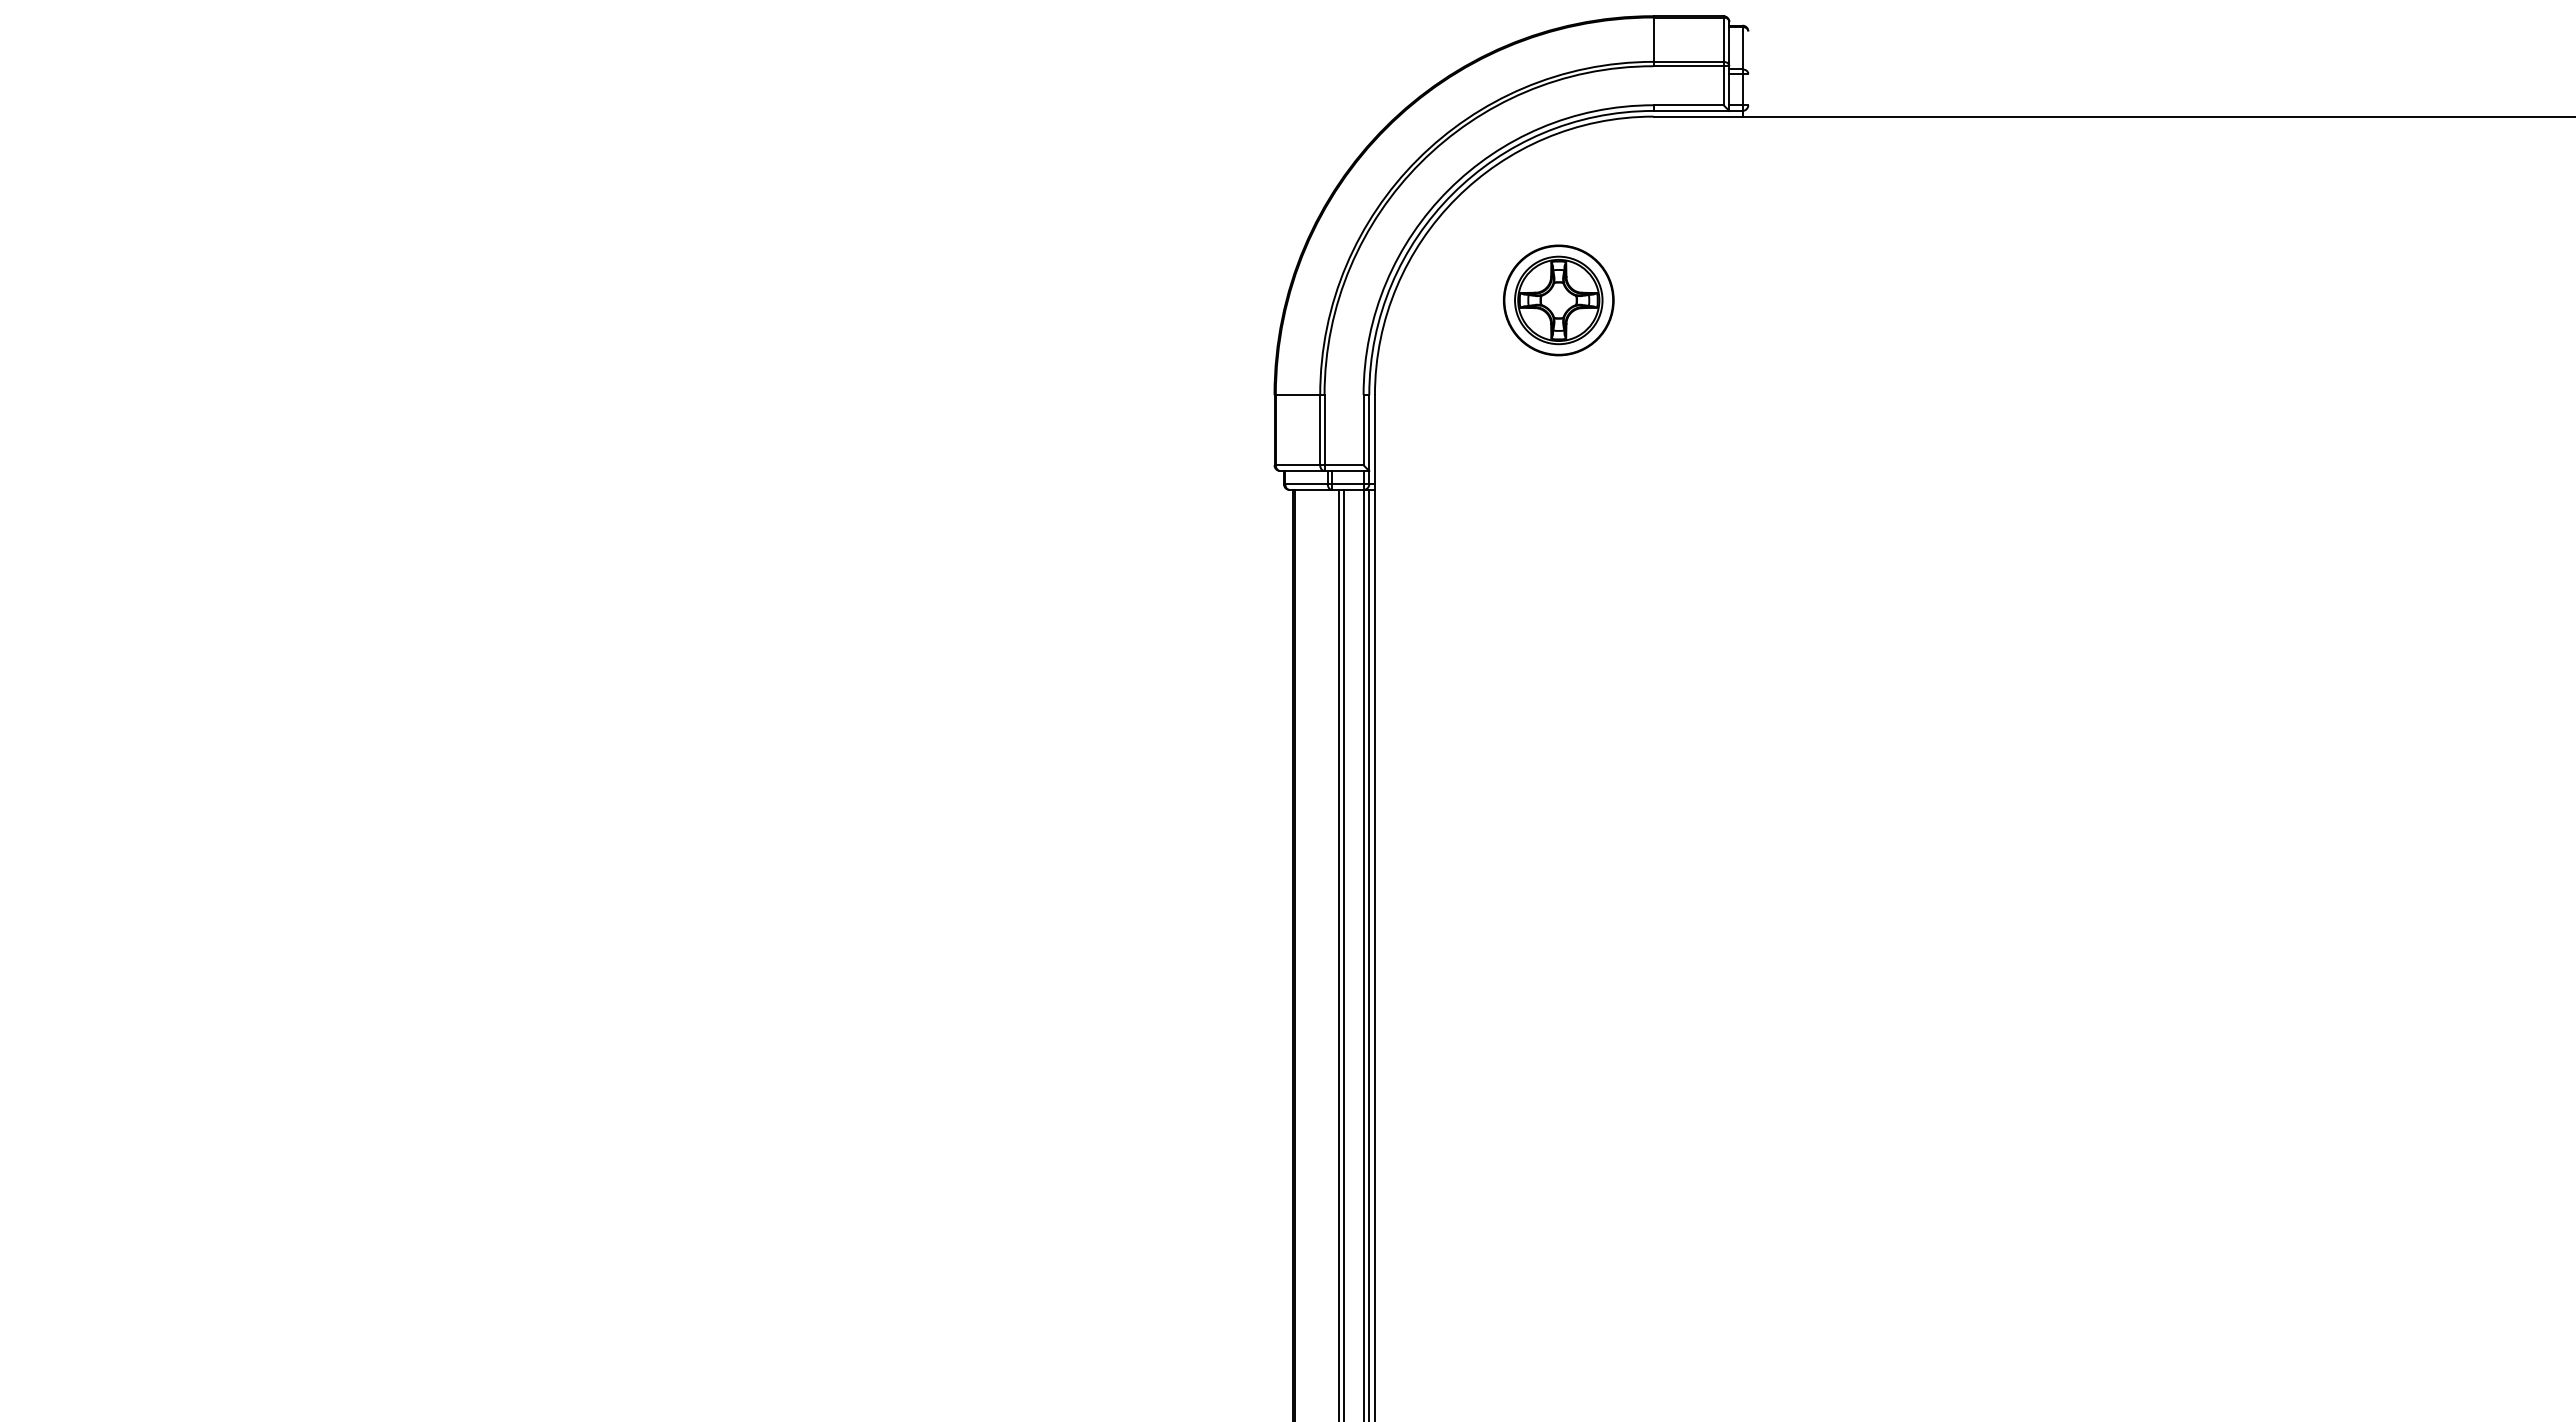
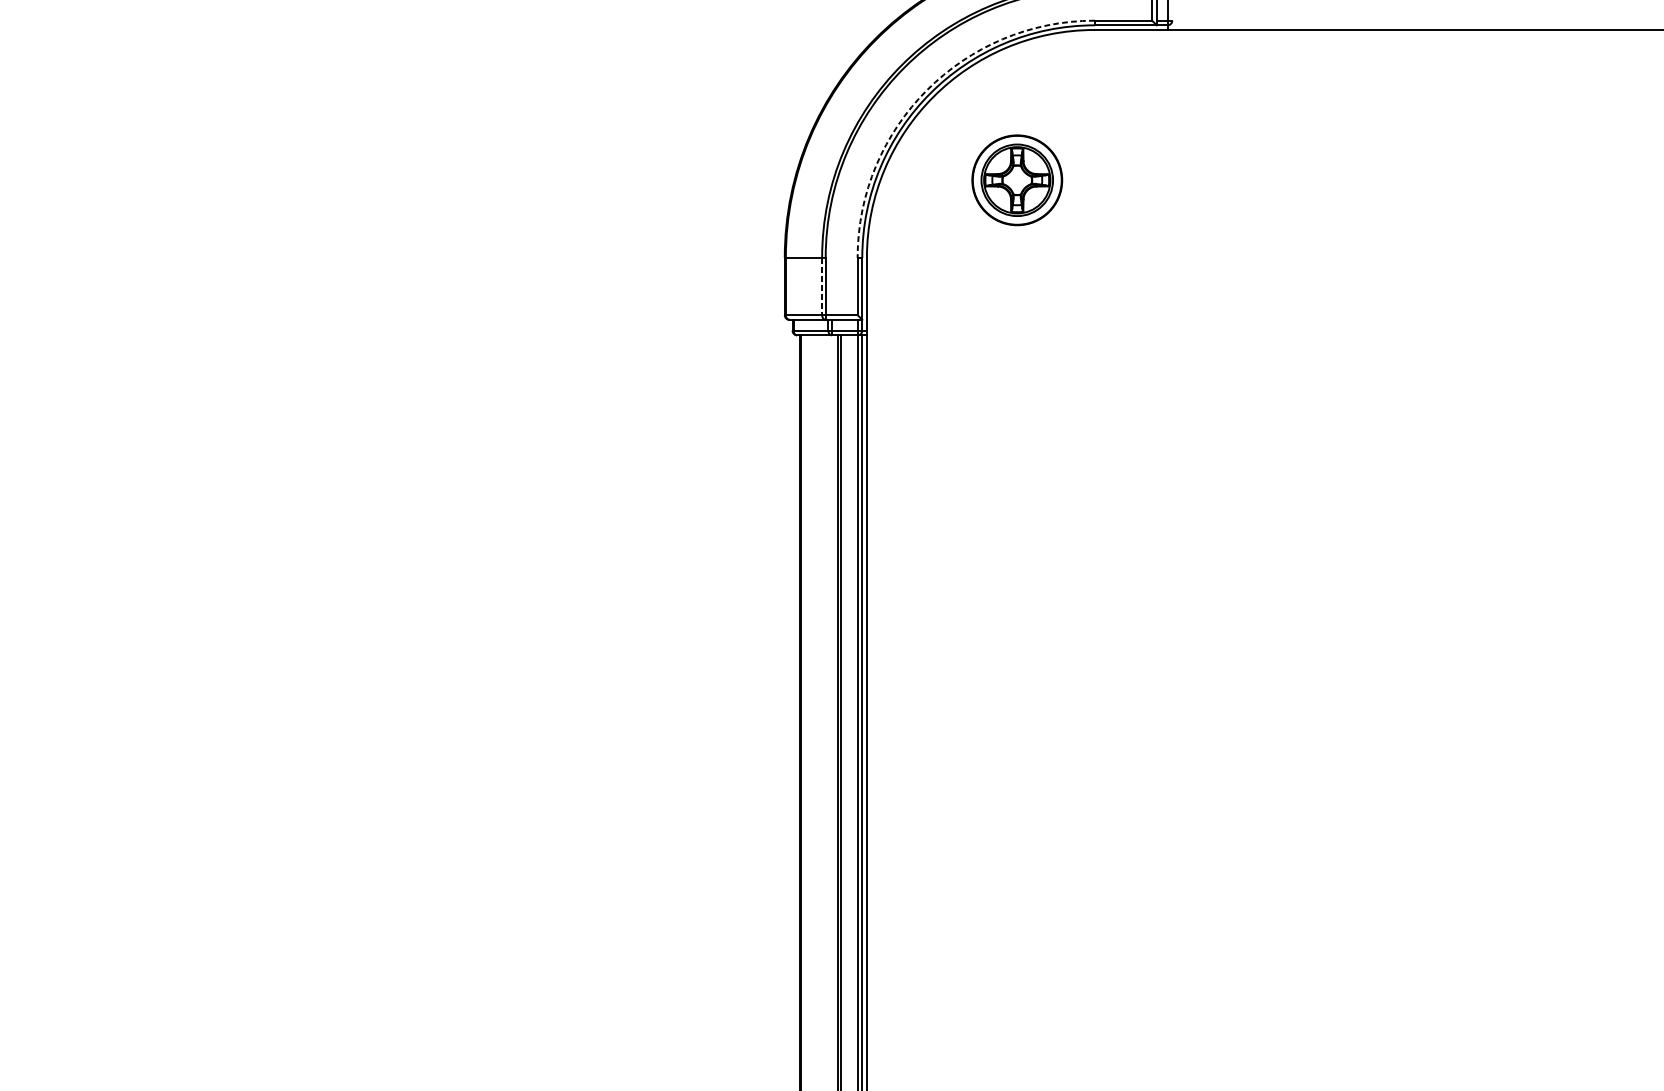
arc: (1448, 190) -> (927, 90), solid -> dashed
line: (1320, 430) -> (822, 286), solid -> dashed

